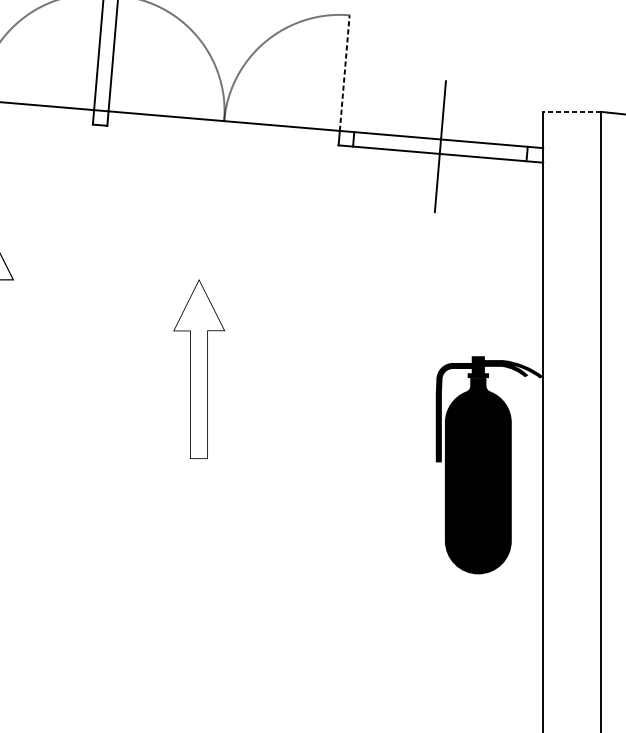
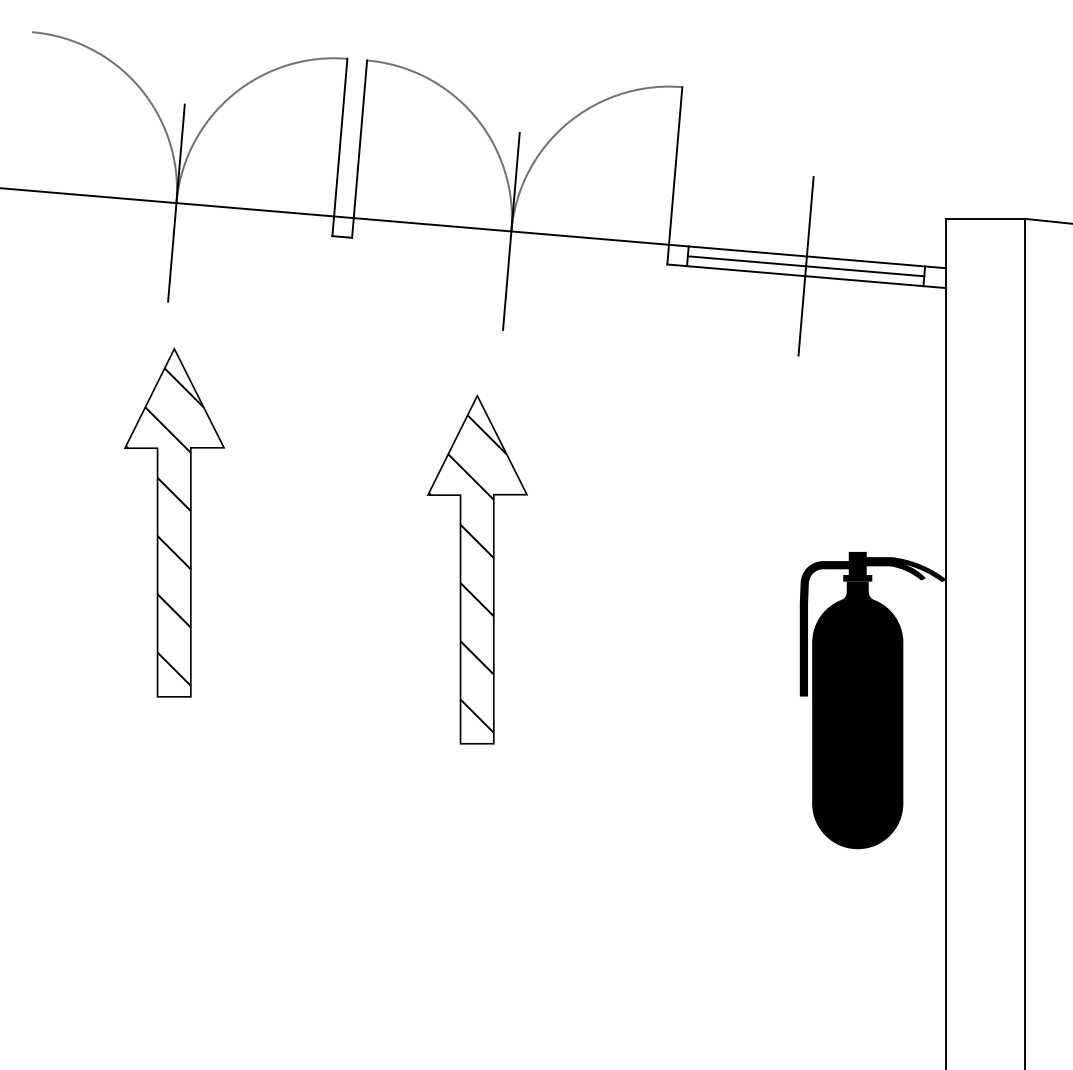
line: (344, 72) -> (675, 165), dashed -> solid
line: (572, 111) -> (985, 218), dashed -> solid
line: (224, 120) -> (511, 230), added
line: (439, 146) -> (805, 266), added
part: (198, 369) -> (476, 569), size x1.43

